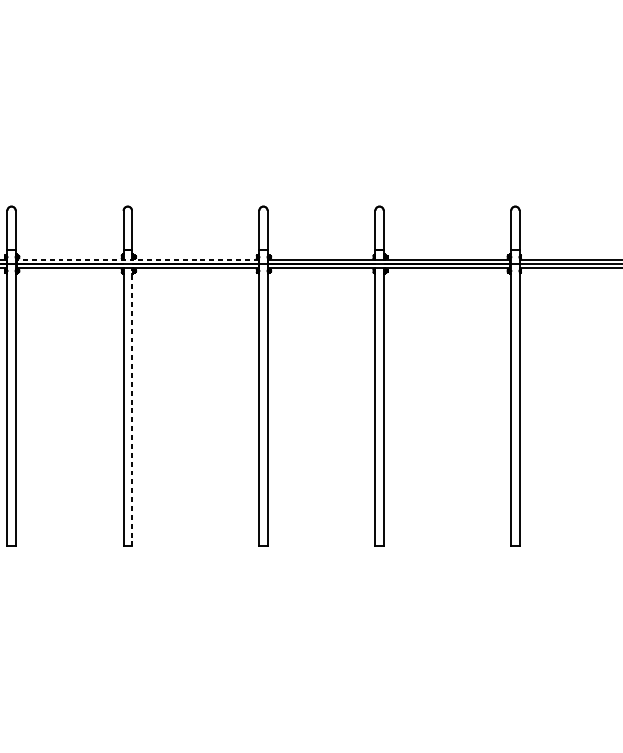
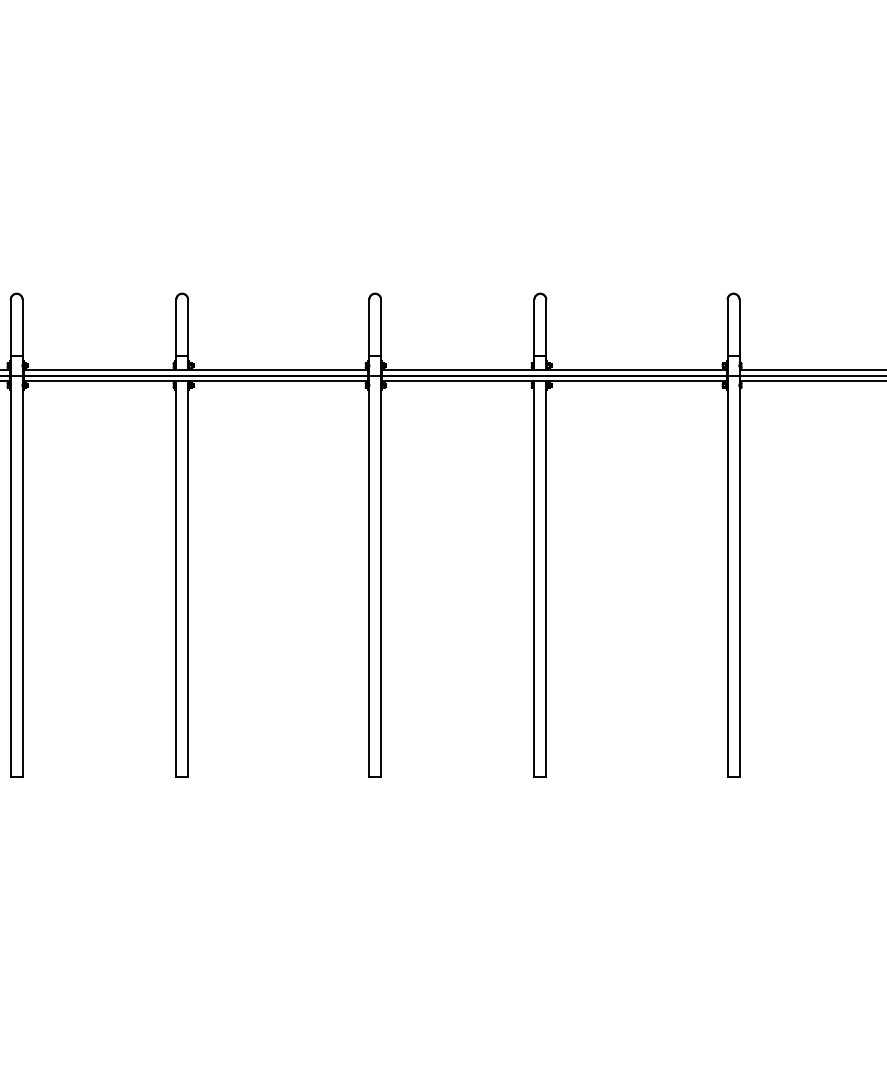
line: (137, 259) -> (195, 369), dashed -> solid
line: (132, 407) -> (188, 579), dashed -> solid

